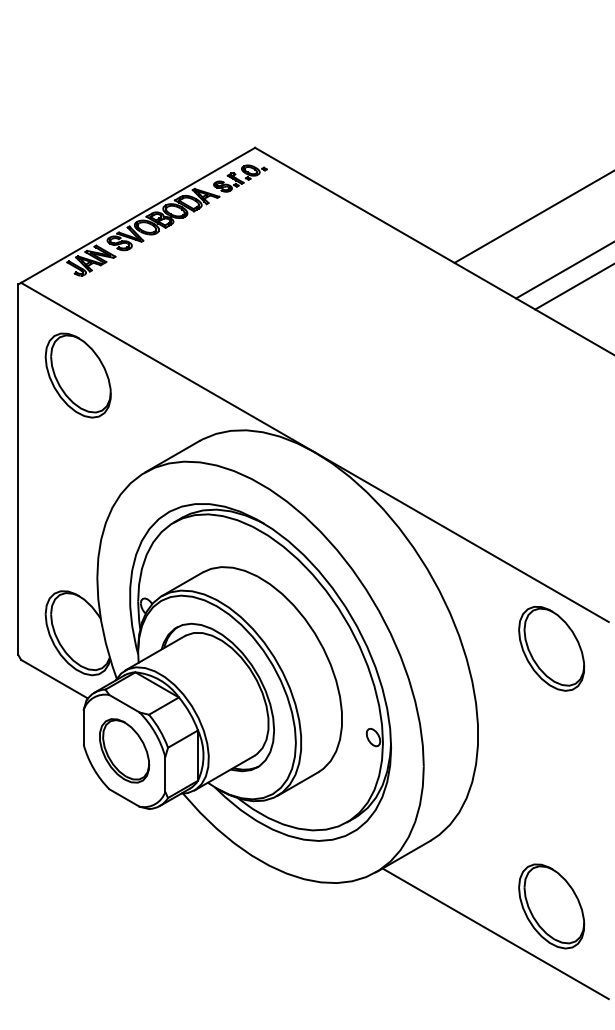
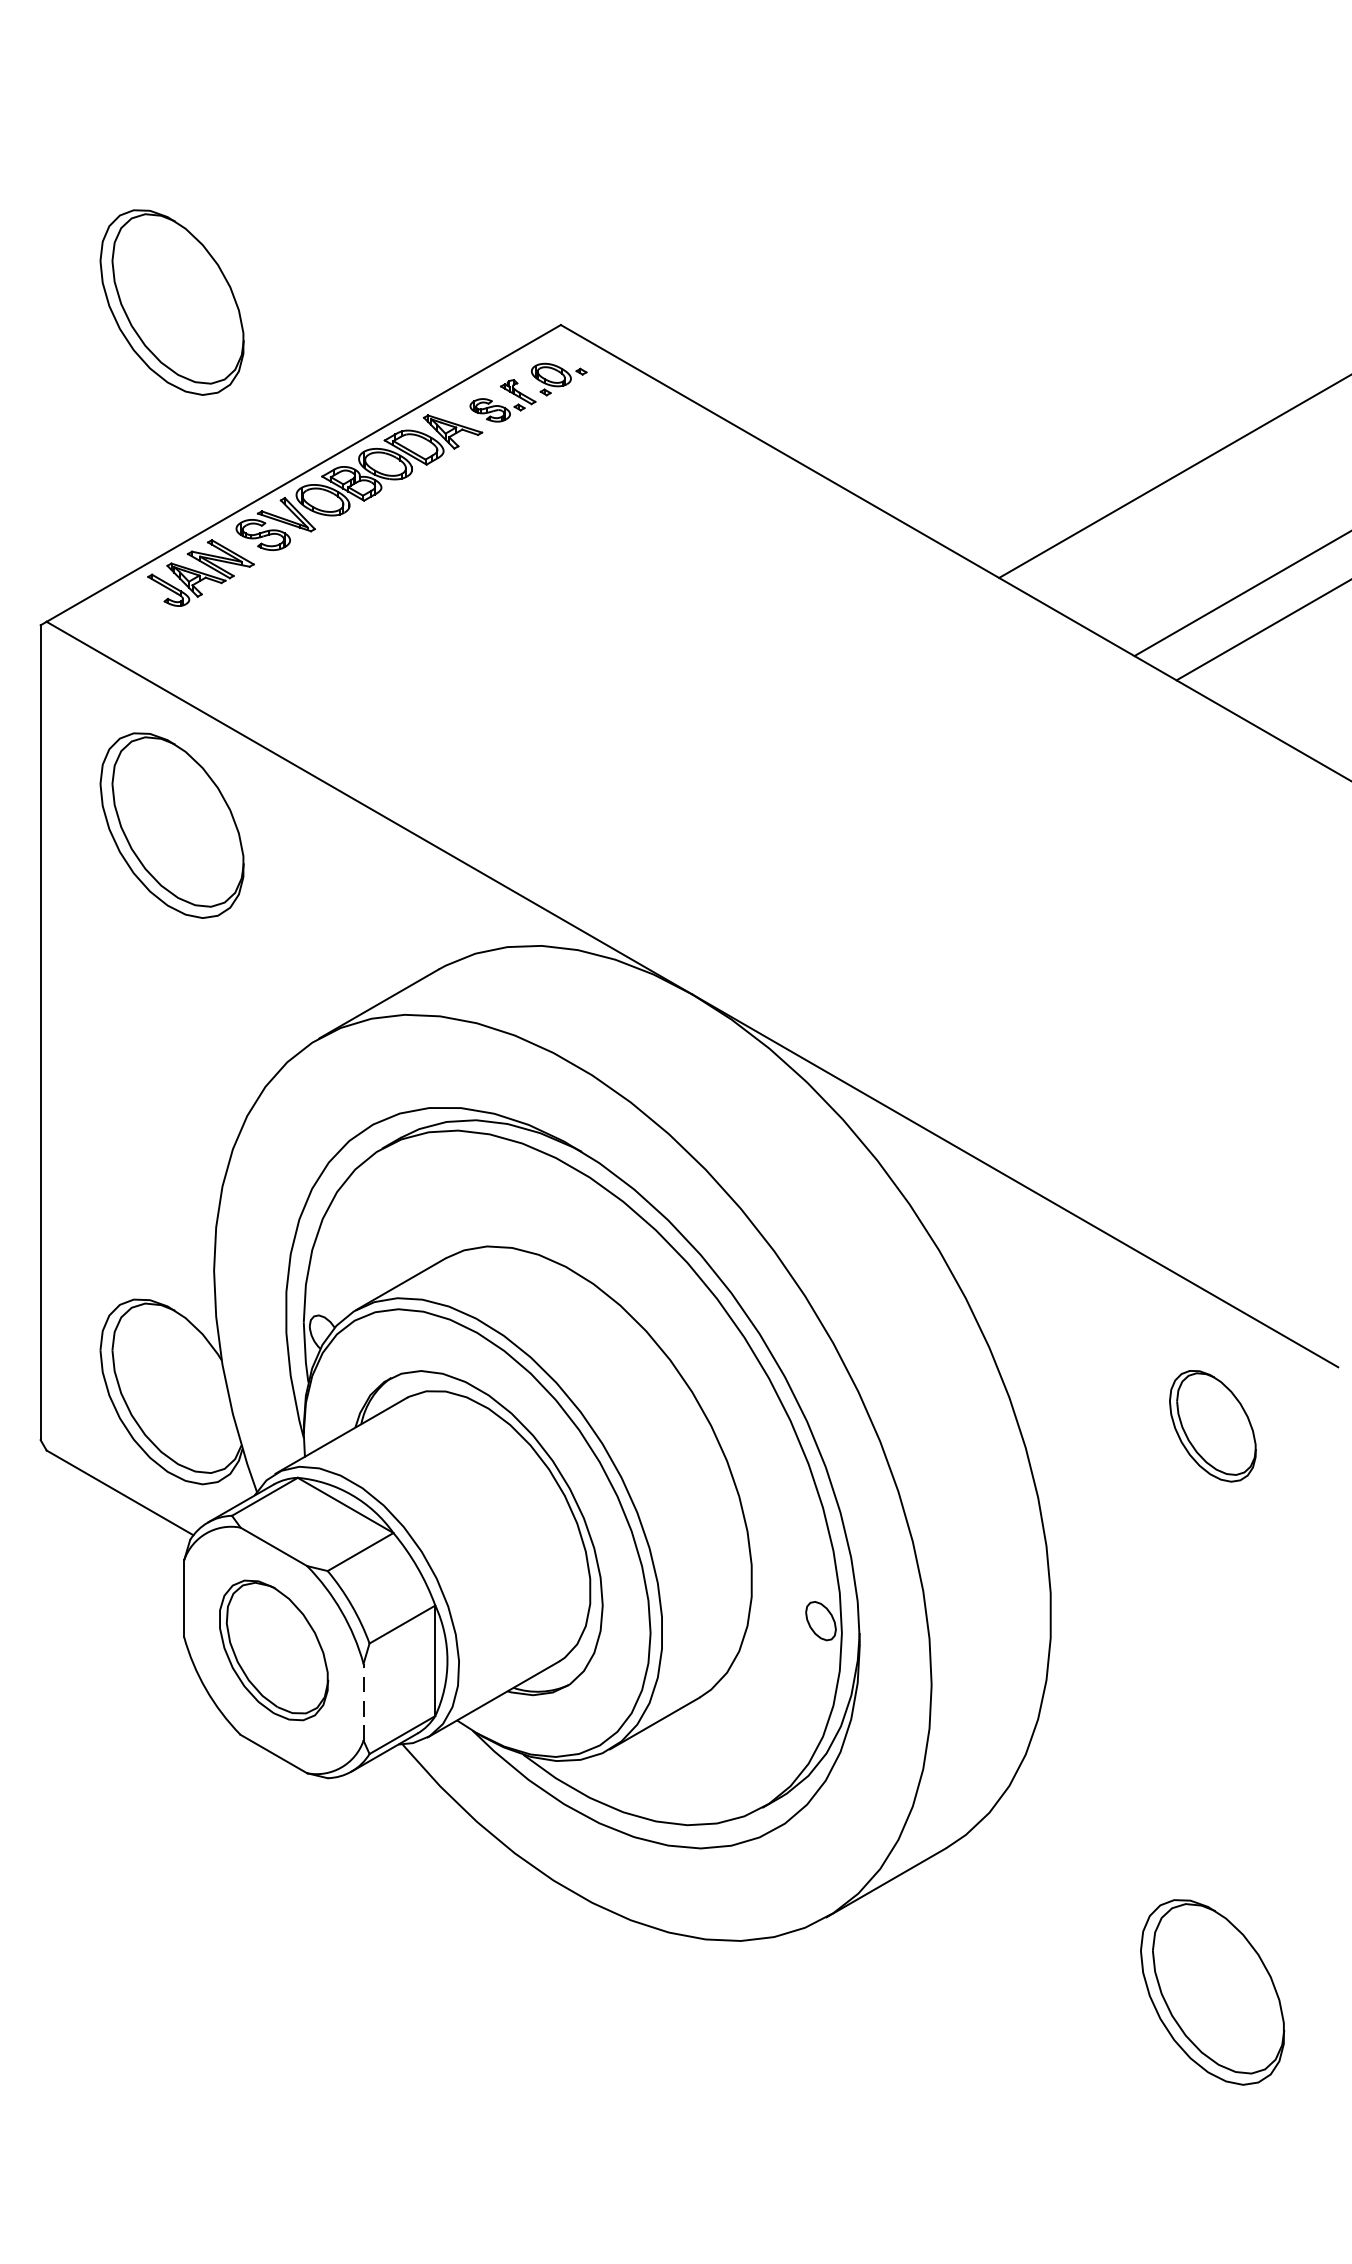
part: (77, 137) -> (170, 302), added
part: (551, 648) -> (1212, 1425), size x0.6
line: (165, 773) -> (363, 1700), solid -> dashed
line: (495, 933) -> (1089, 2051), removed

